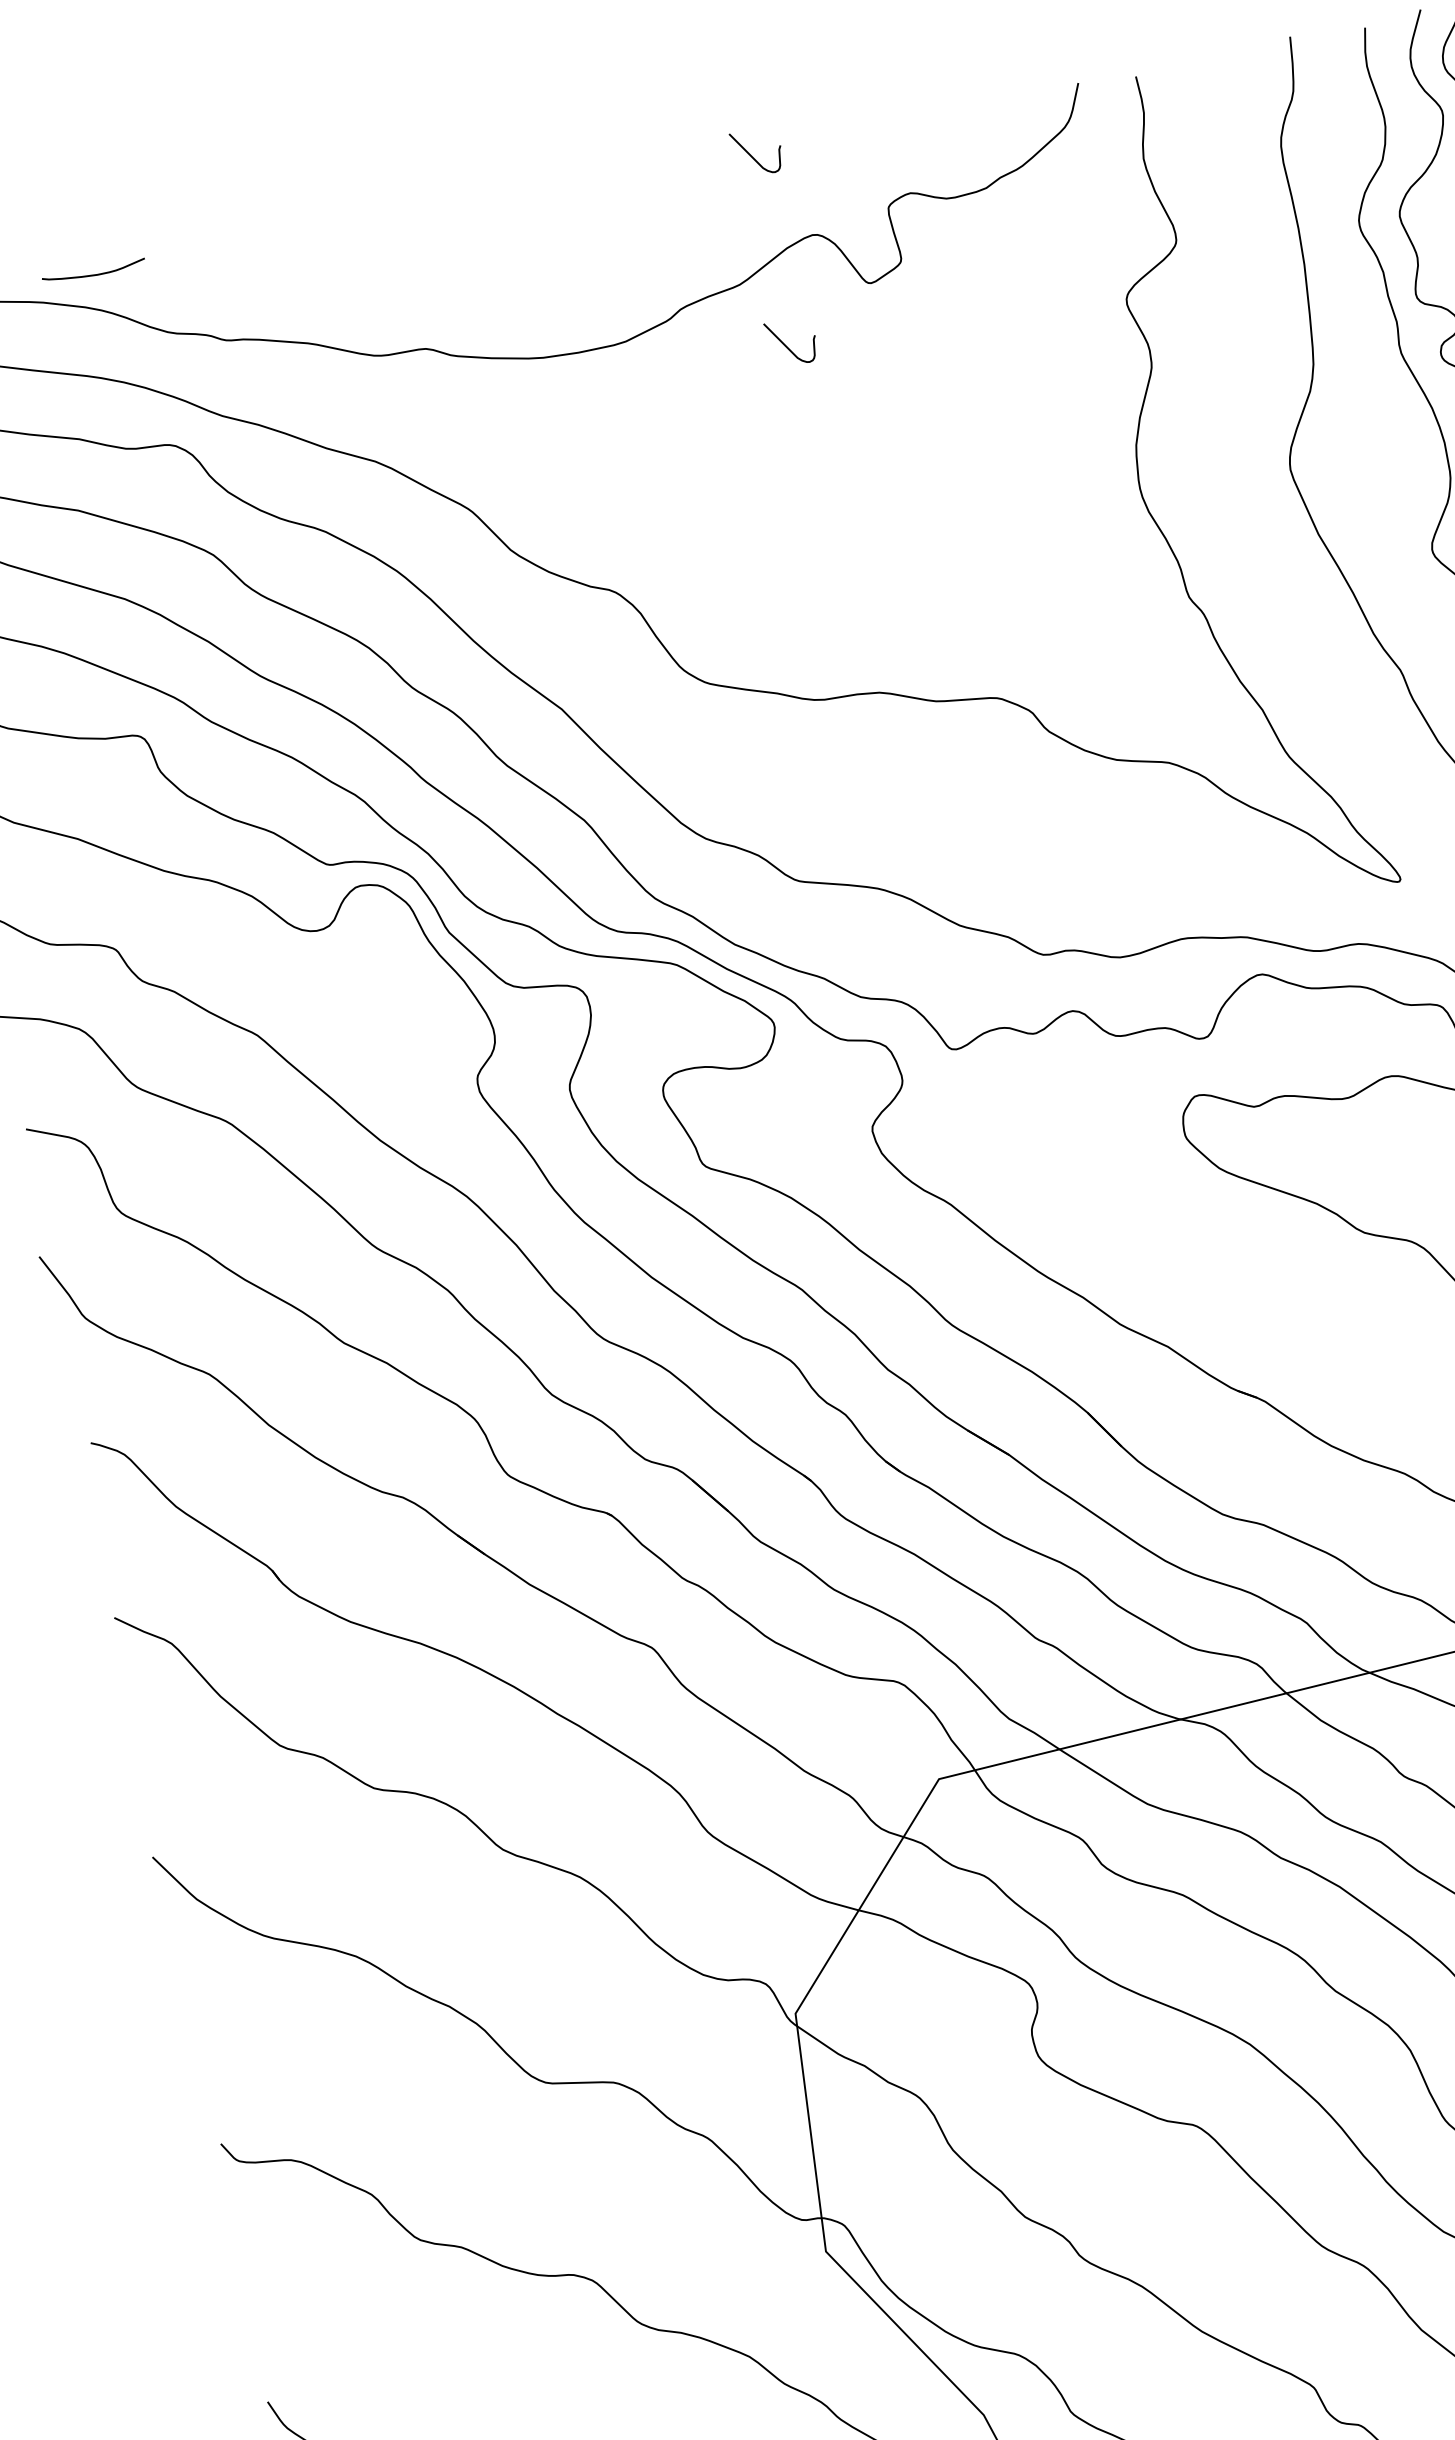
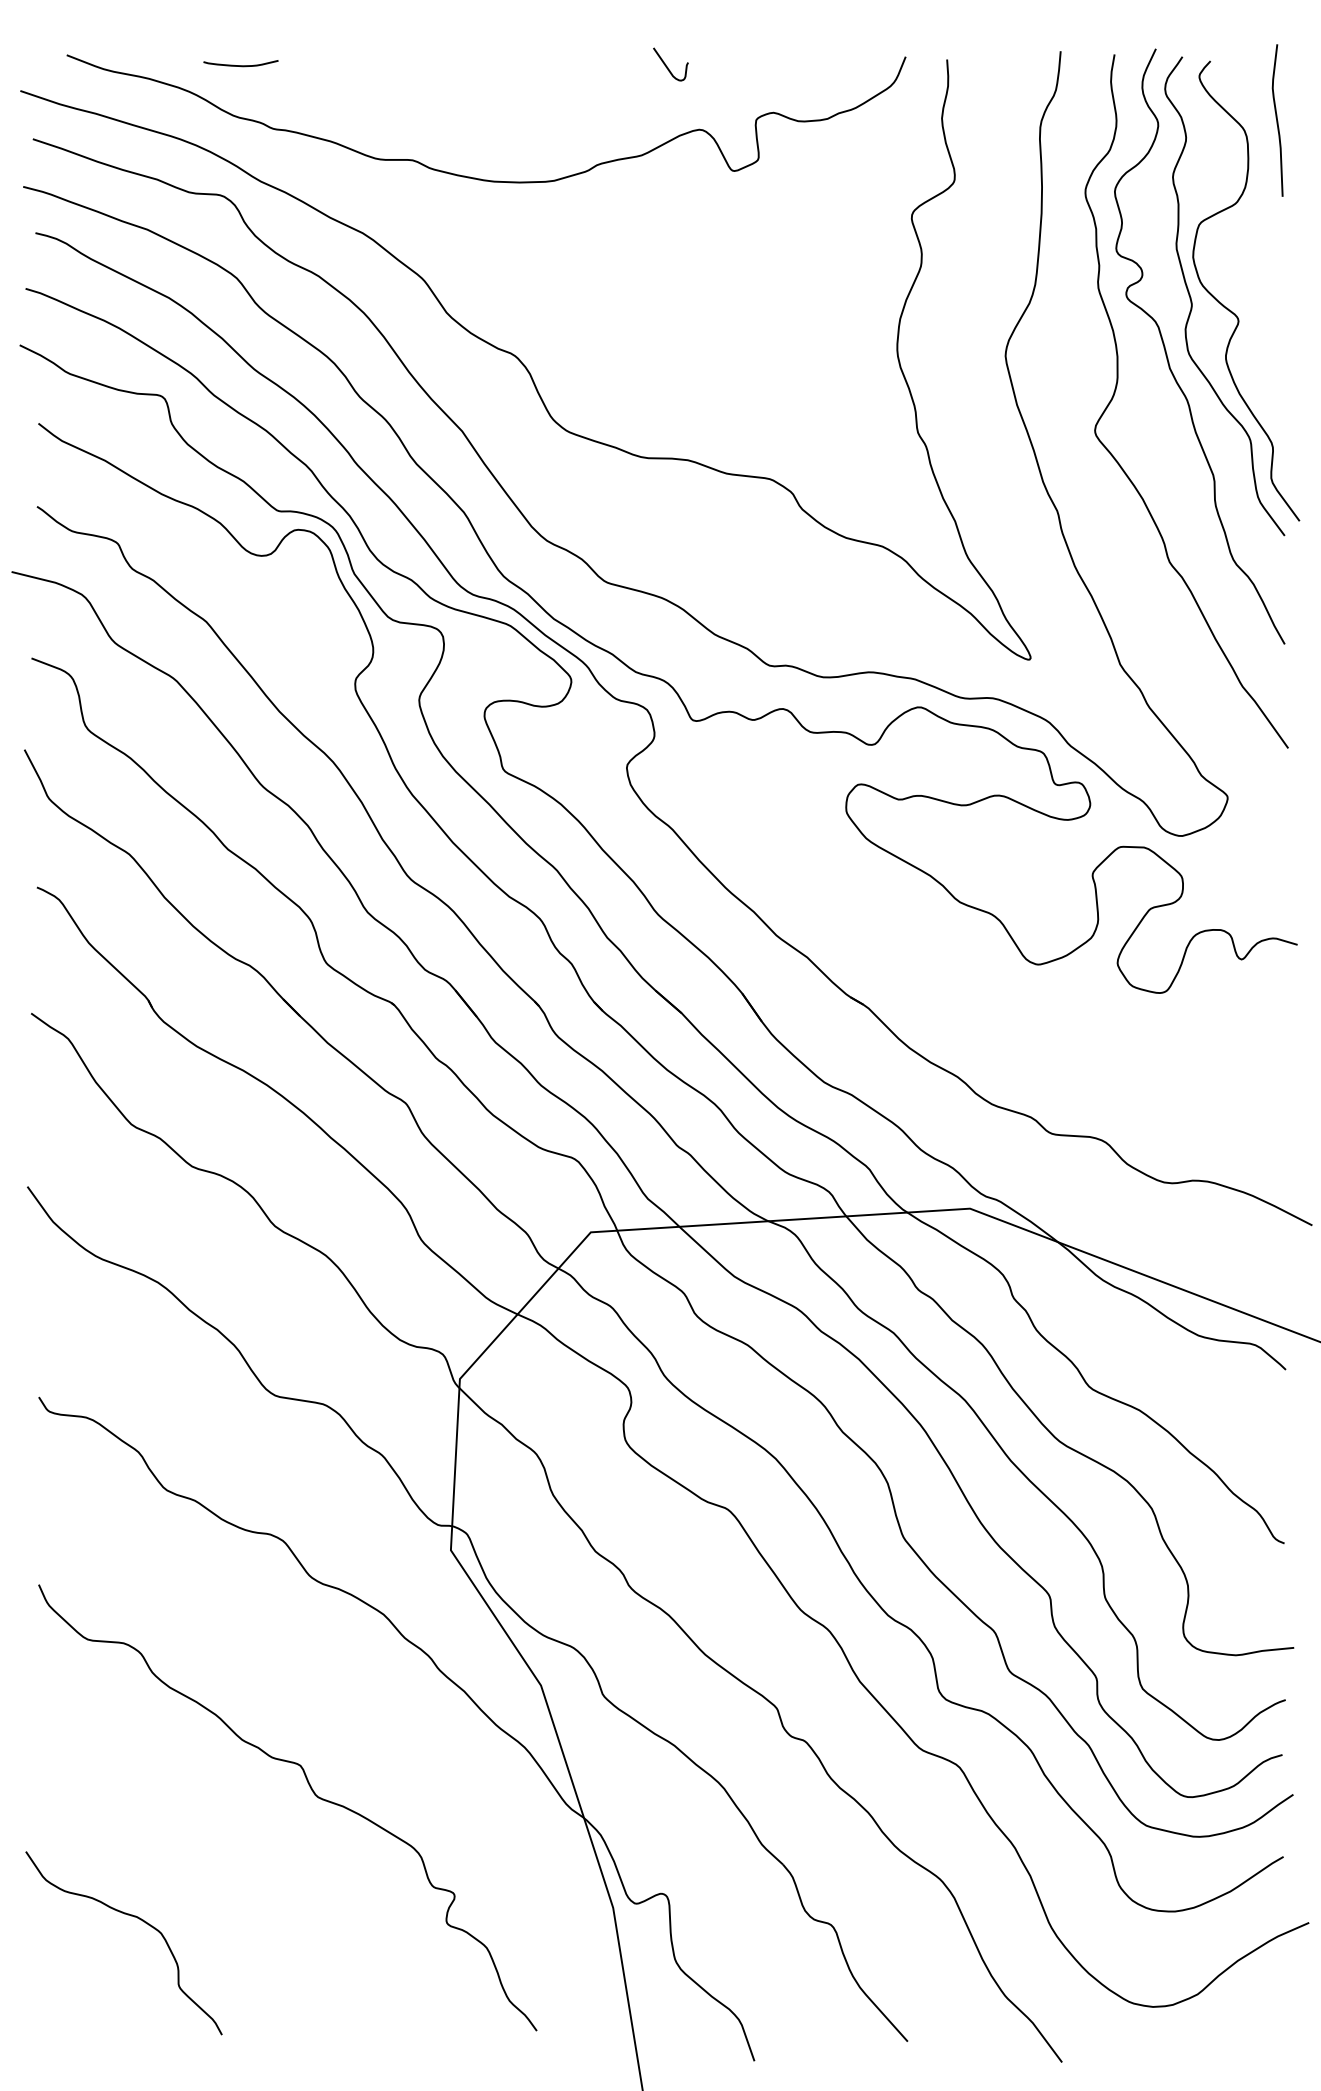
curve: (93, 274) -> (240, 65), moved
curve: (787, 345) -> (667, 204), removed

